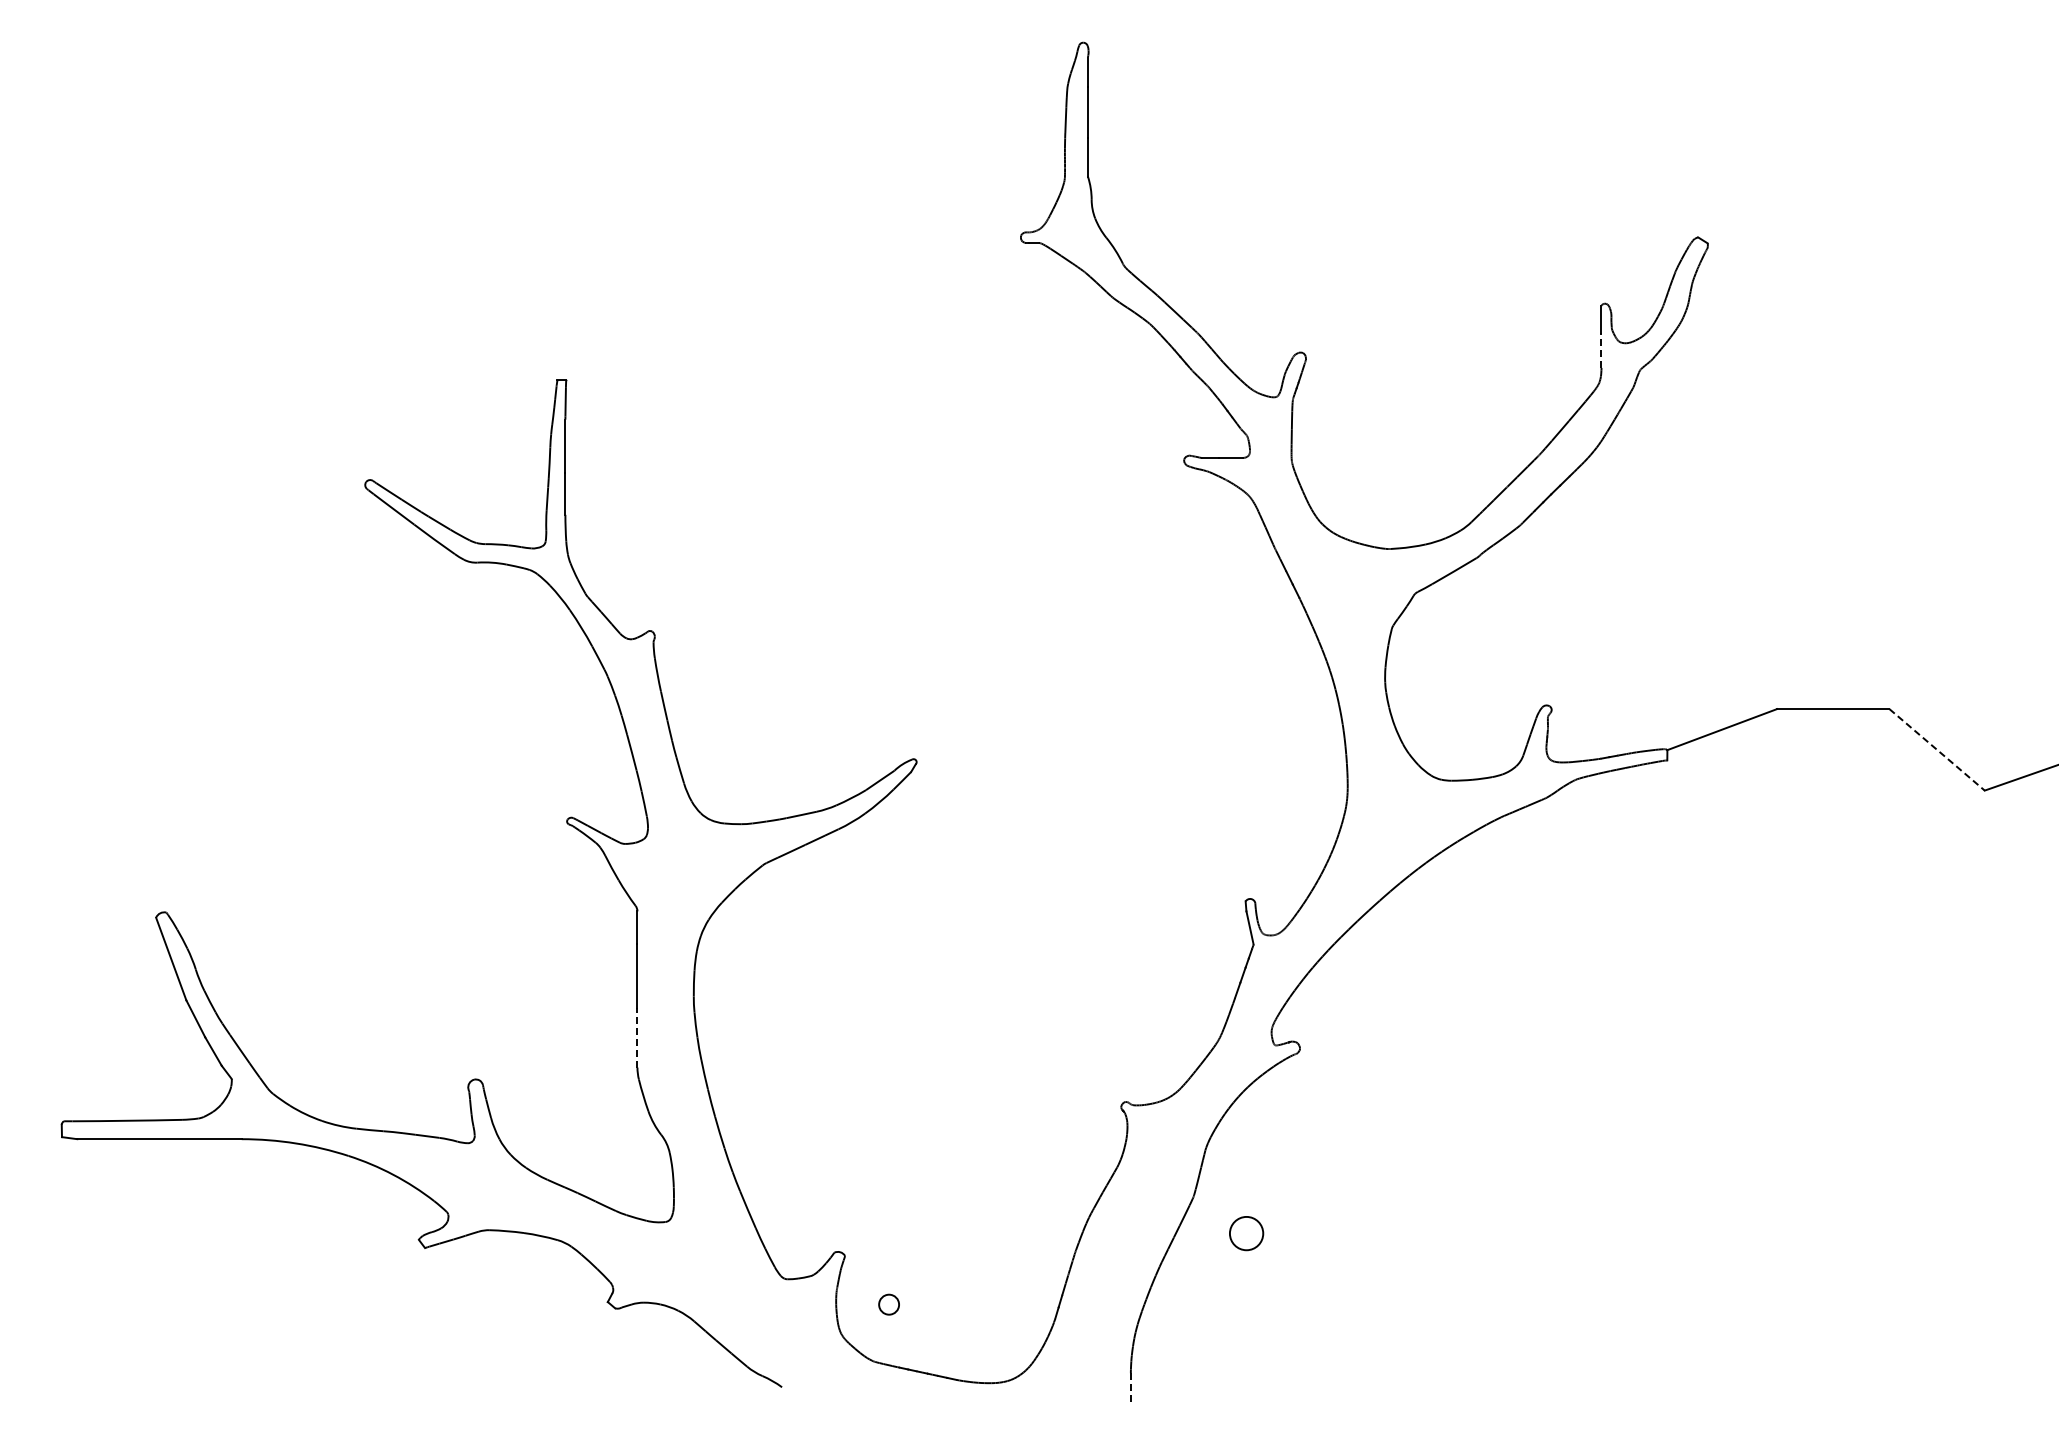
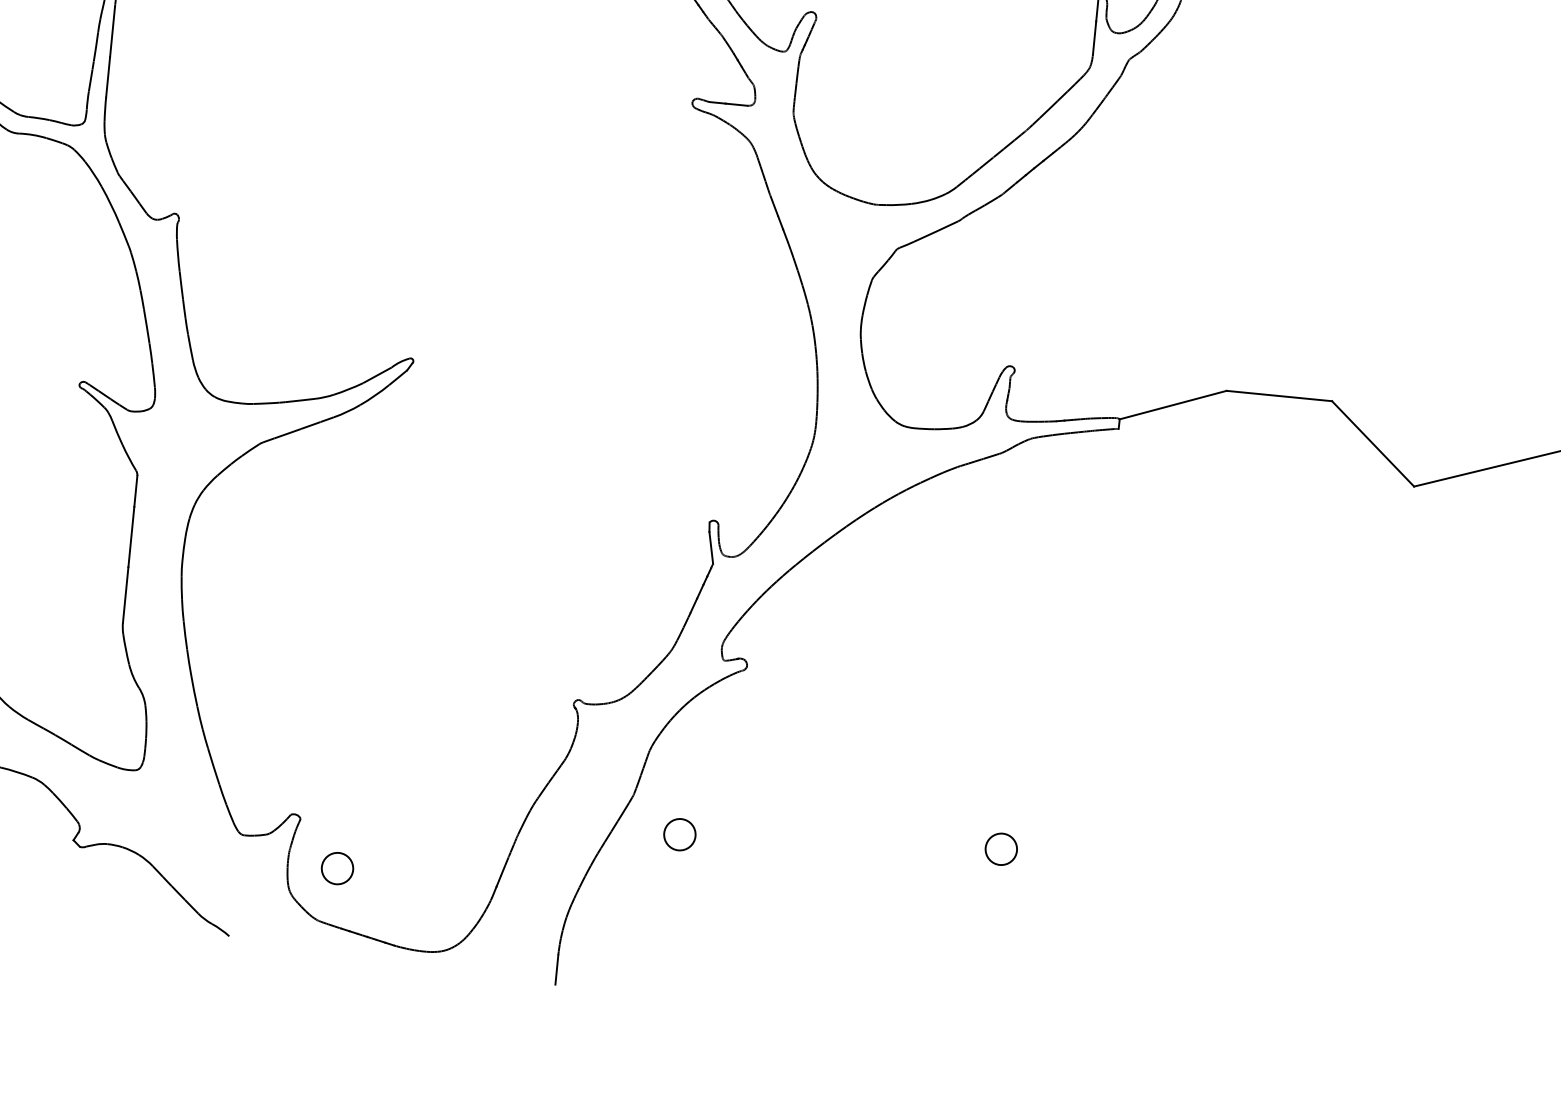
line: (1601, 349) -> (1094, 36), dashed -> solid
line: (1937, 749) -> (1373, 443), dashed -> solid
line: (637, 1038) -> (125, 595), dashed -> solid
circle: (1586, 1215) -> (1000, 849), added
circle: (888, 1304) -> (336, 868), size x1.67
line: (1130, 1388) -> (556, 969), dashed -> solid

